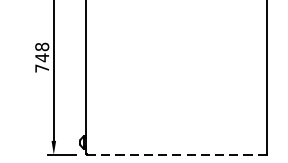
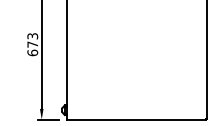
text: (41, 57) -> (32, 44), 748 -> 673
line: (176, 154) -> (136, 119), dashed -> solid

